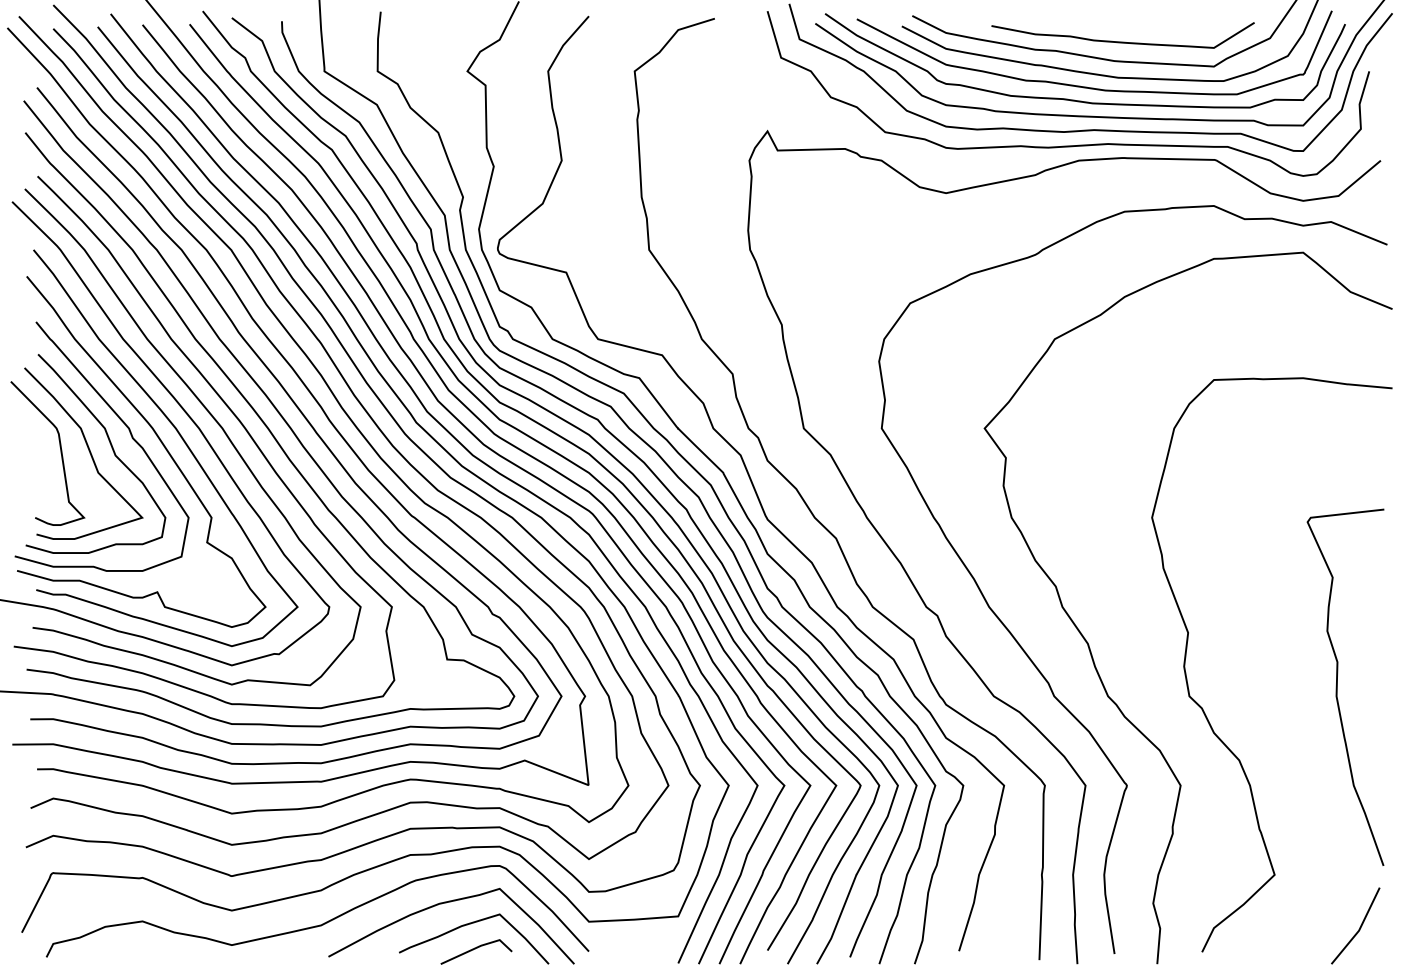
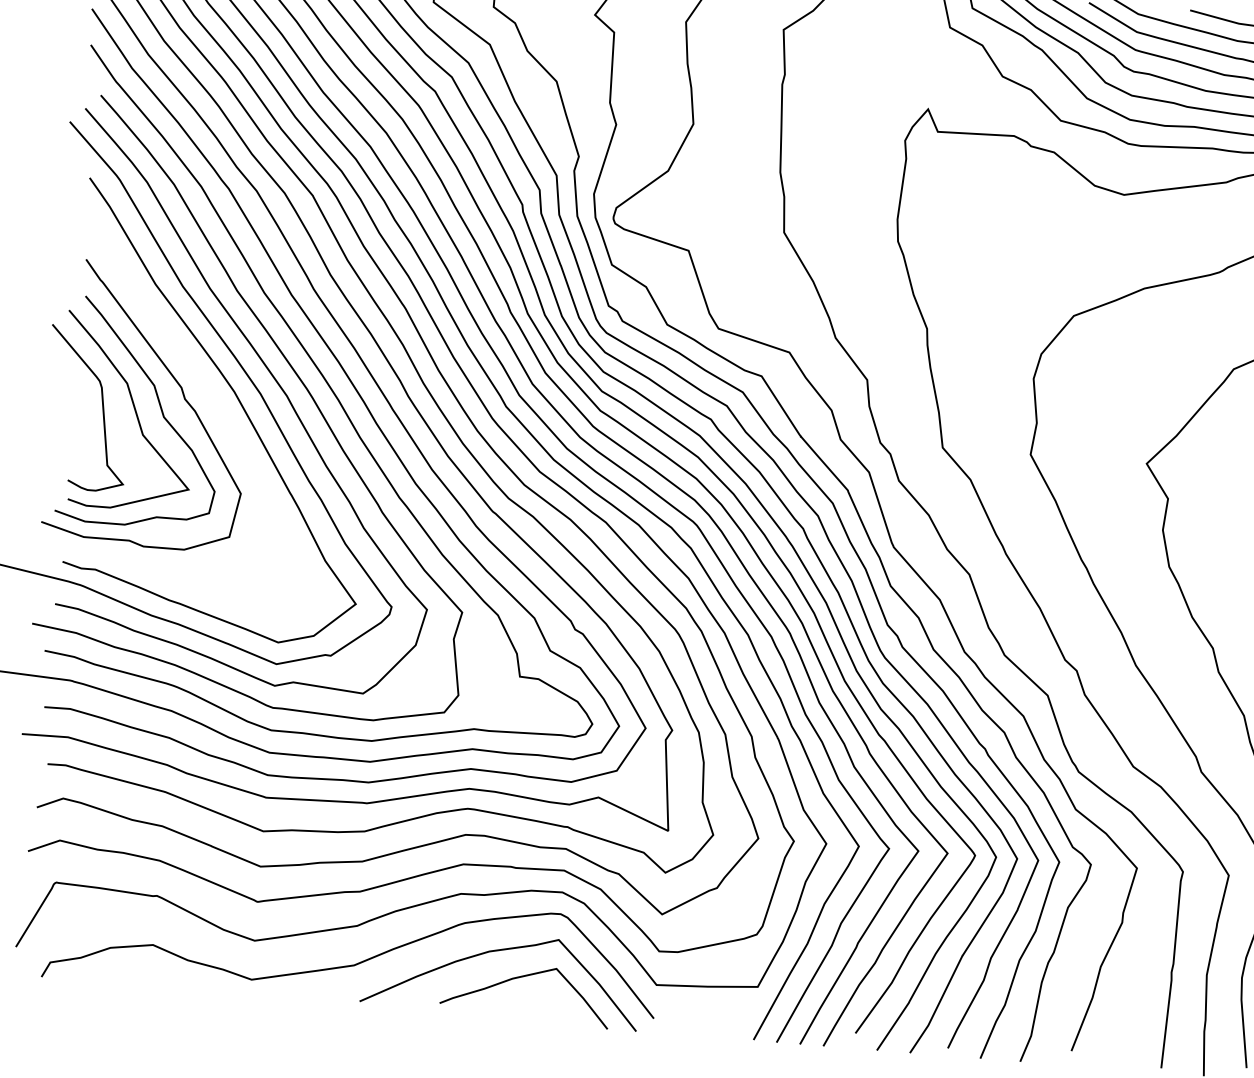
curve: (158, 439) -> (213, 402), removed
line: (475, 949) -> (526, 1006), removed

